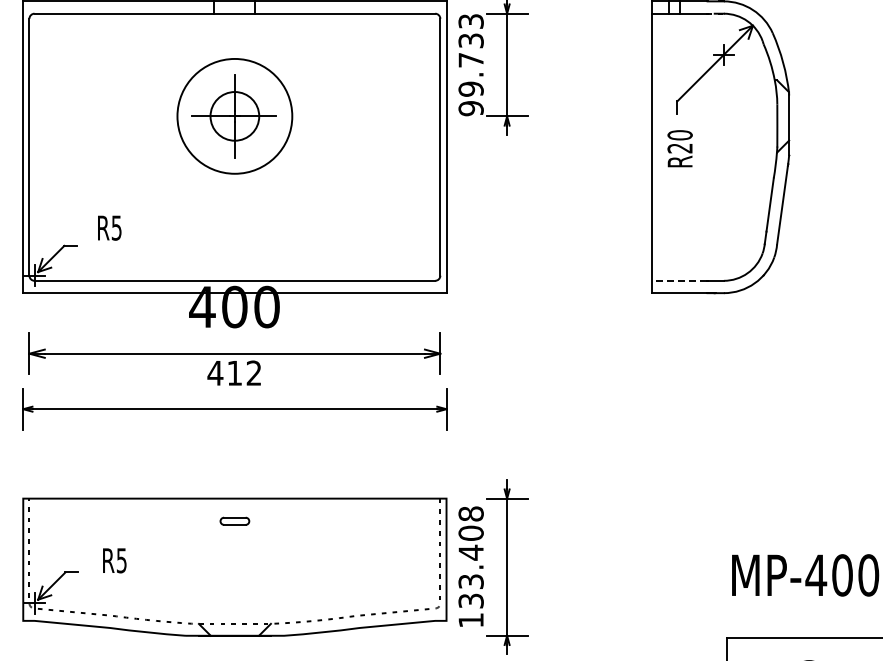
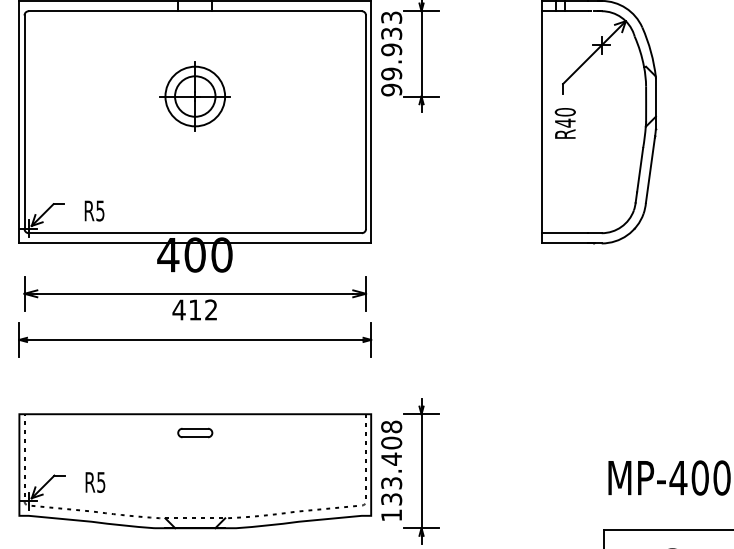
text: (470, 59) -> (391, 49), 99.733 -> 99.933
circle: (234, 116) -> (194, 96), size x0.62
text: (679, 148) -> (564, 123), R20 -> R40
text: (109, 227) -> (94, 210), moved
line: (679, 280) -> (564, 232), dashed -> solid
part: (234, 521) -> (194, 433), size x1.43
text: (114, 560) -> (95, 482), moved

